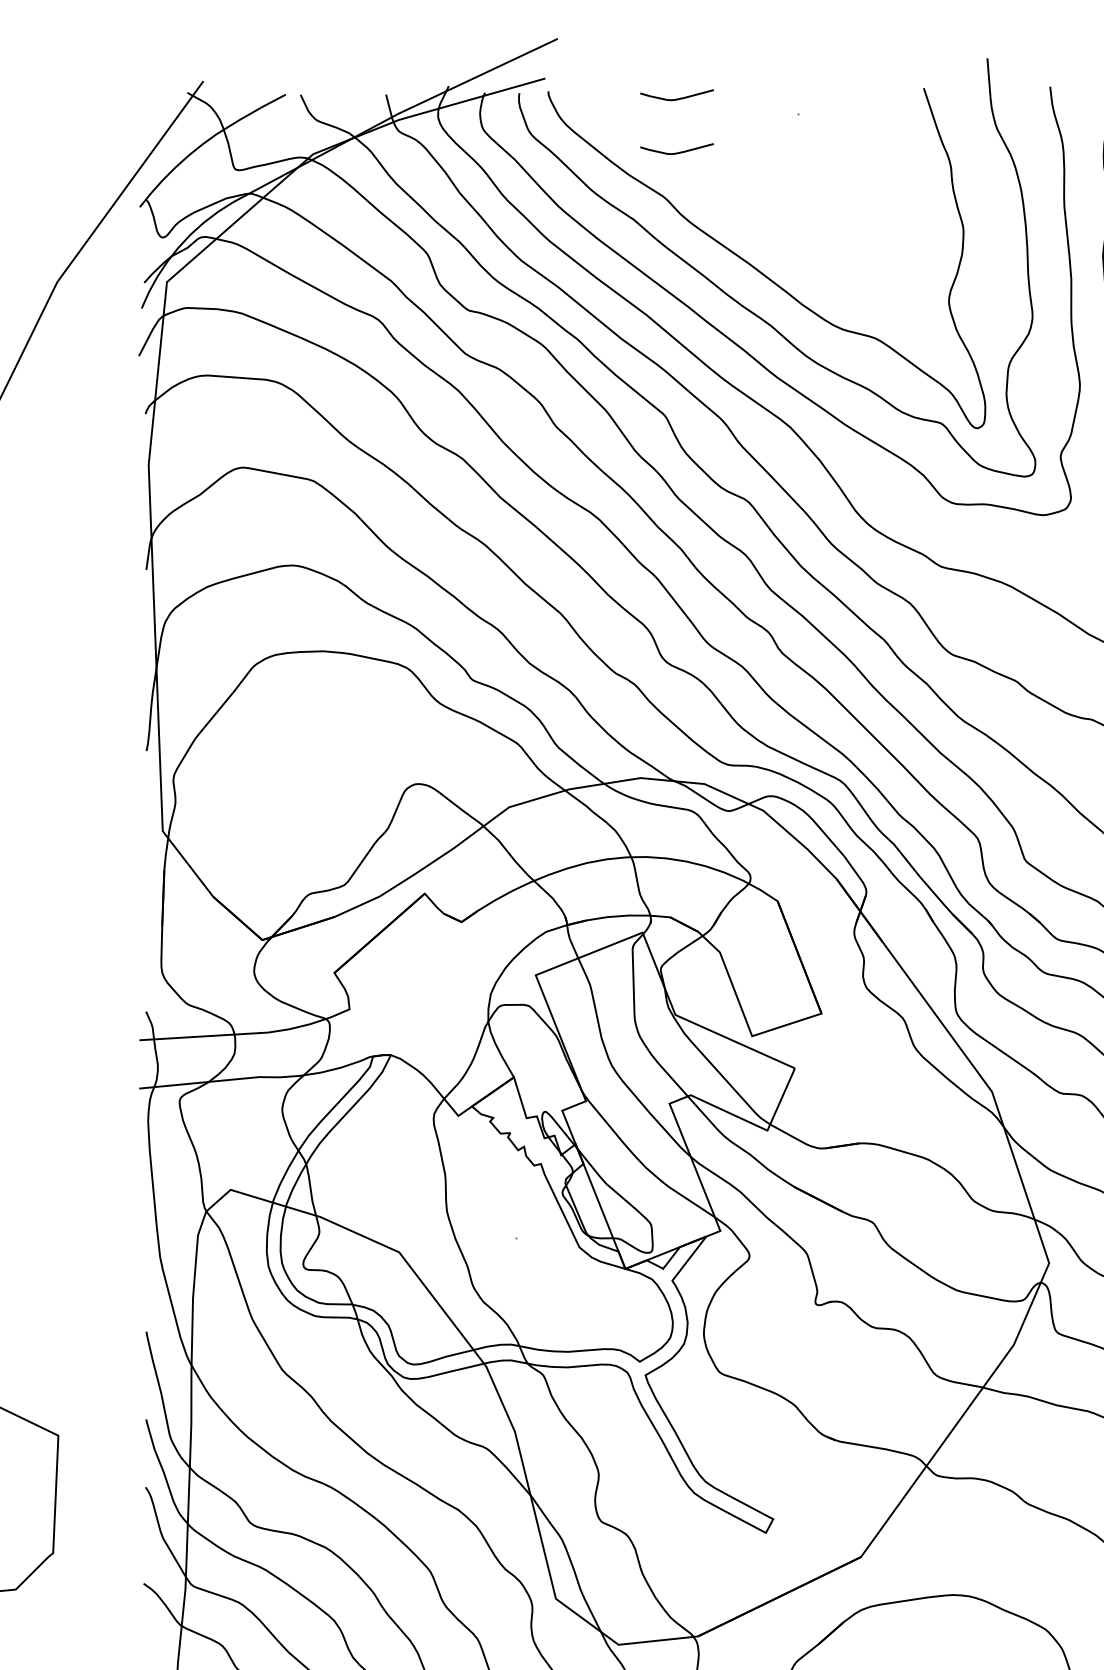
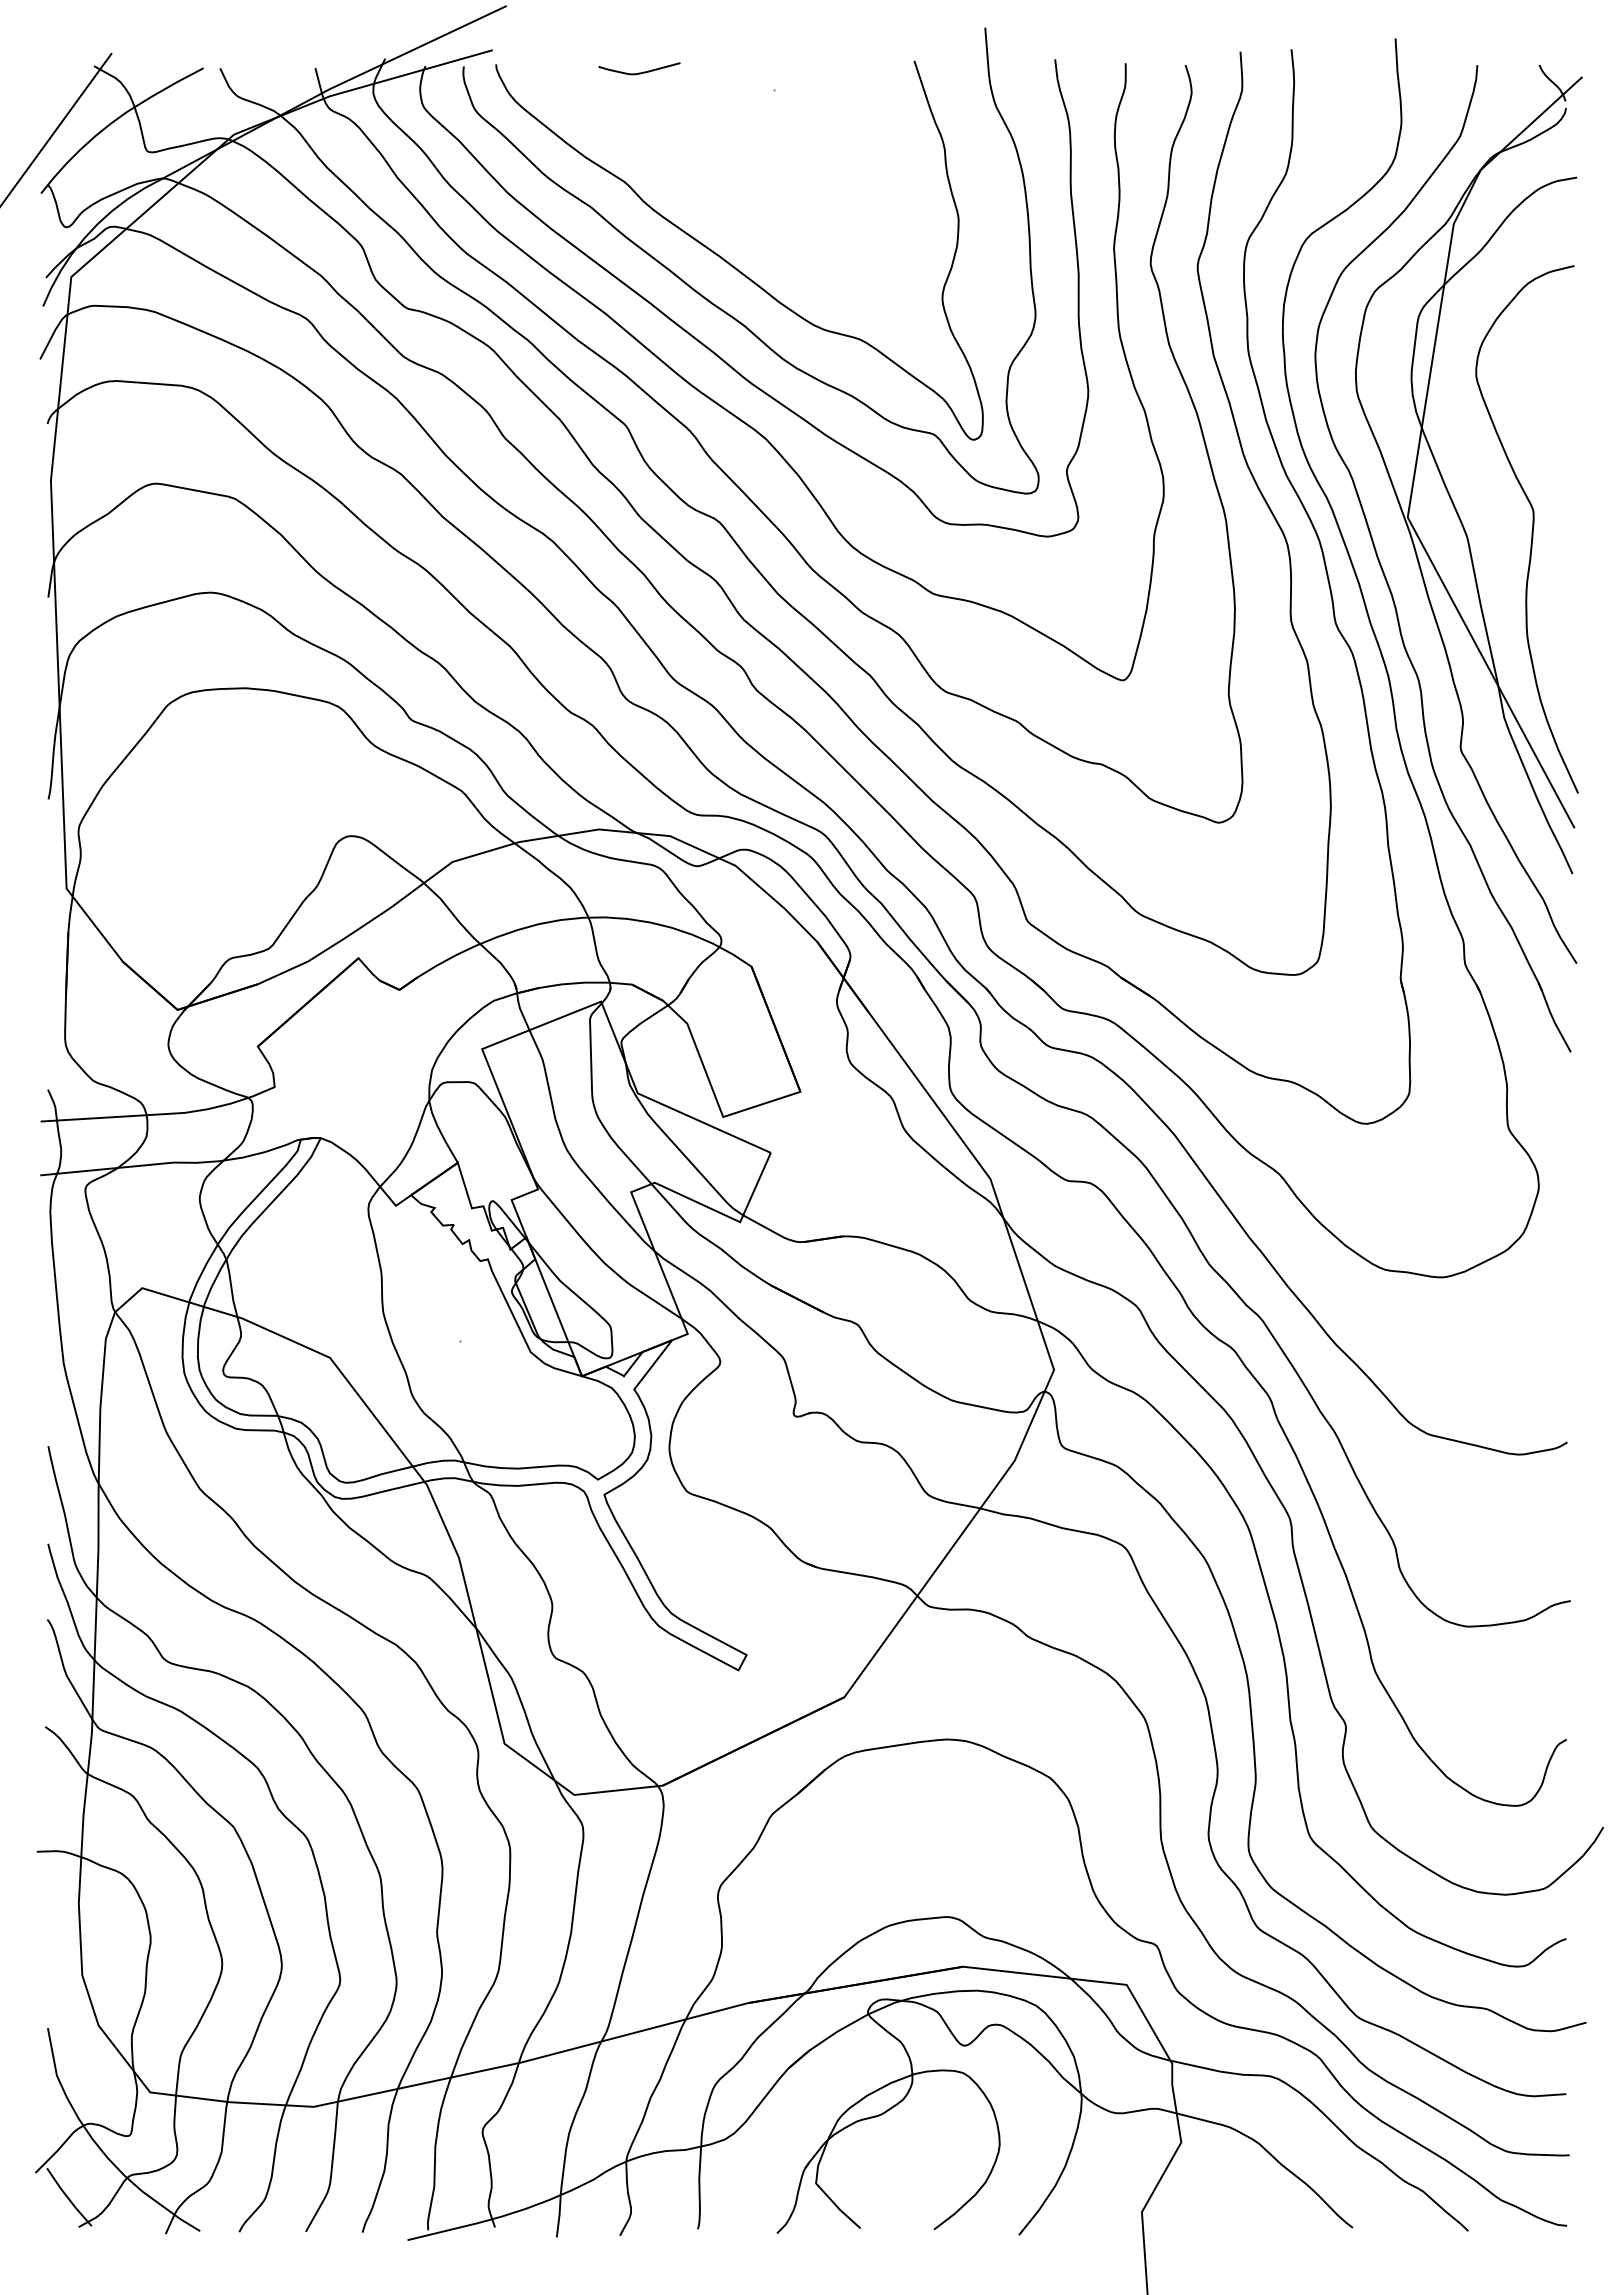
curve: (677, 152) -> (639, 132), removed

